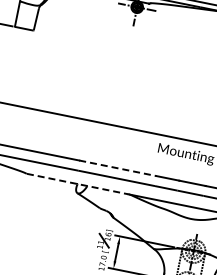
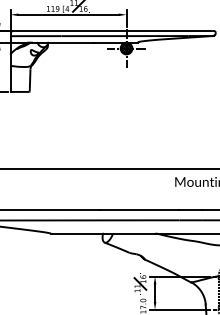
line: (117, 168) -> (139, 210), dashed -> solid
line: (78, 184) -> (103, 233), dashed -> solid

